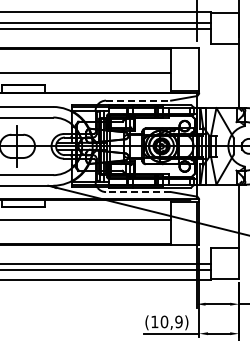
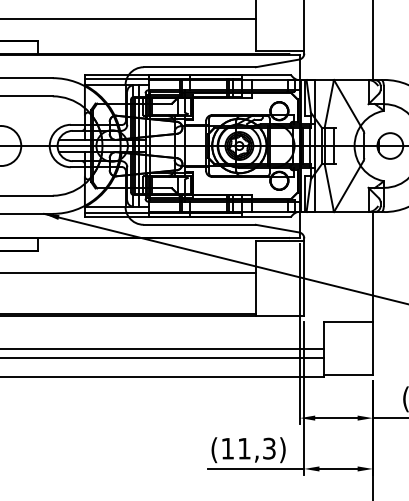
line: (138, 100) -> (199, 66), dashed -> solid
line: (138, 192) -> (199, 225), dashed -> solid
text: (171, 321) -> (256, 447), (10,9) -> (11,3)

